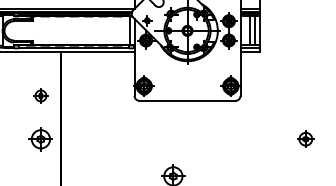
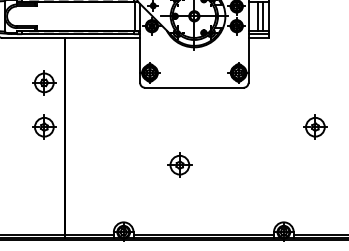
part: (41, 95) -> (44, 82), size x1.67
part: (305, 138) -> (315, 126), size x1.43

